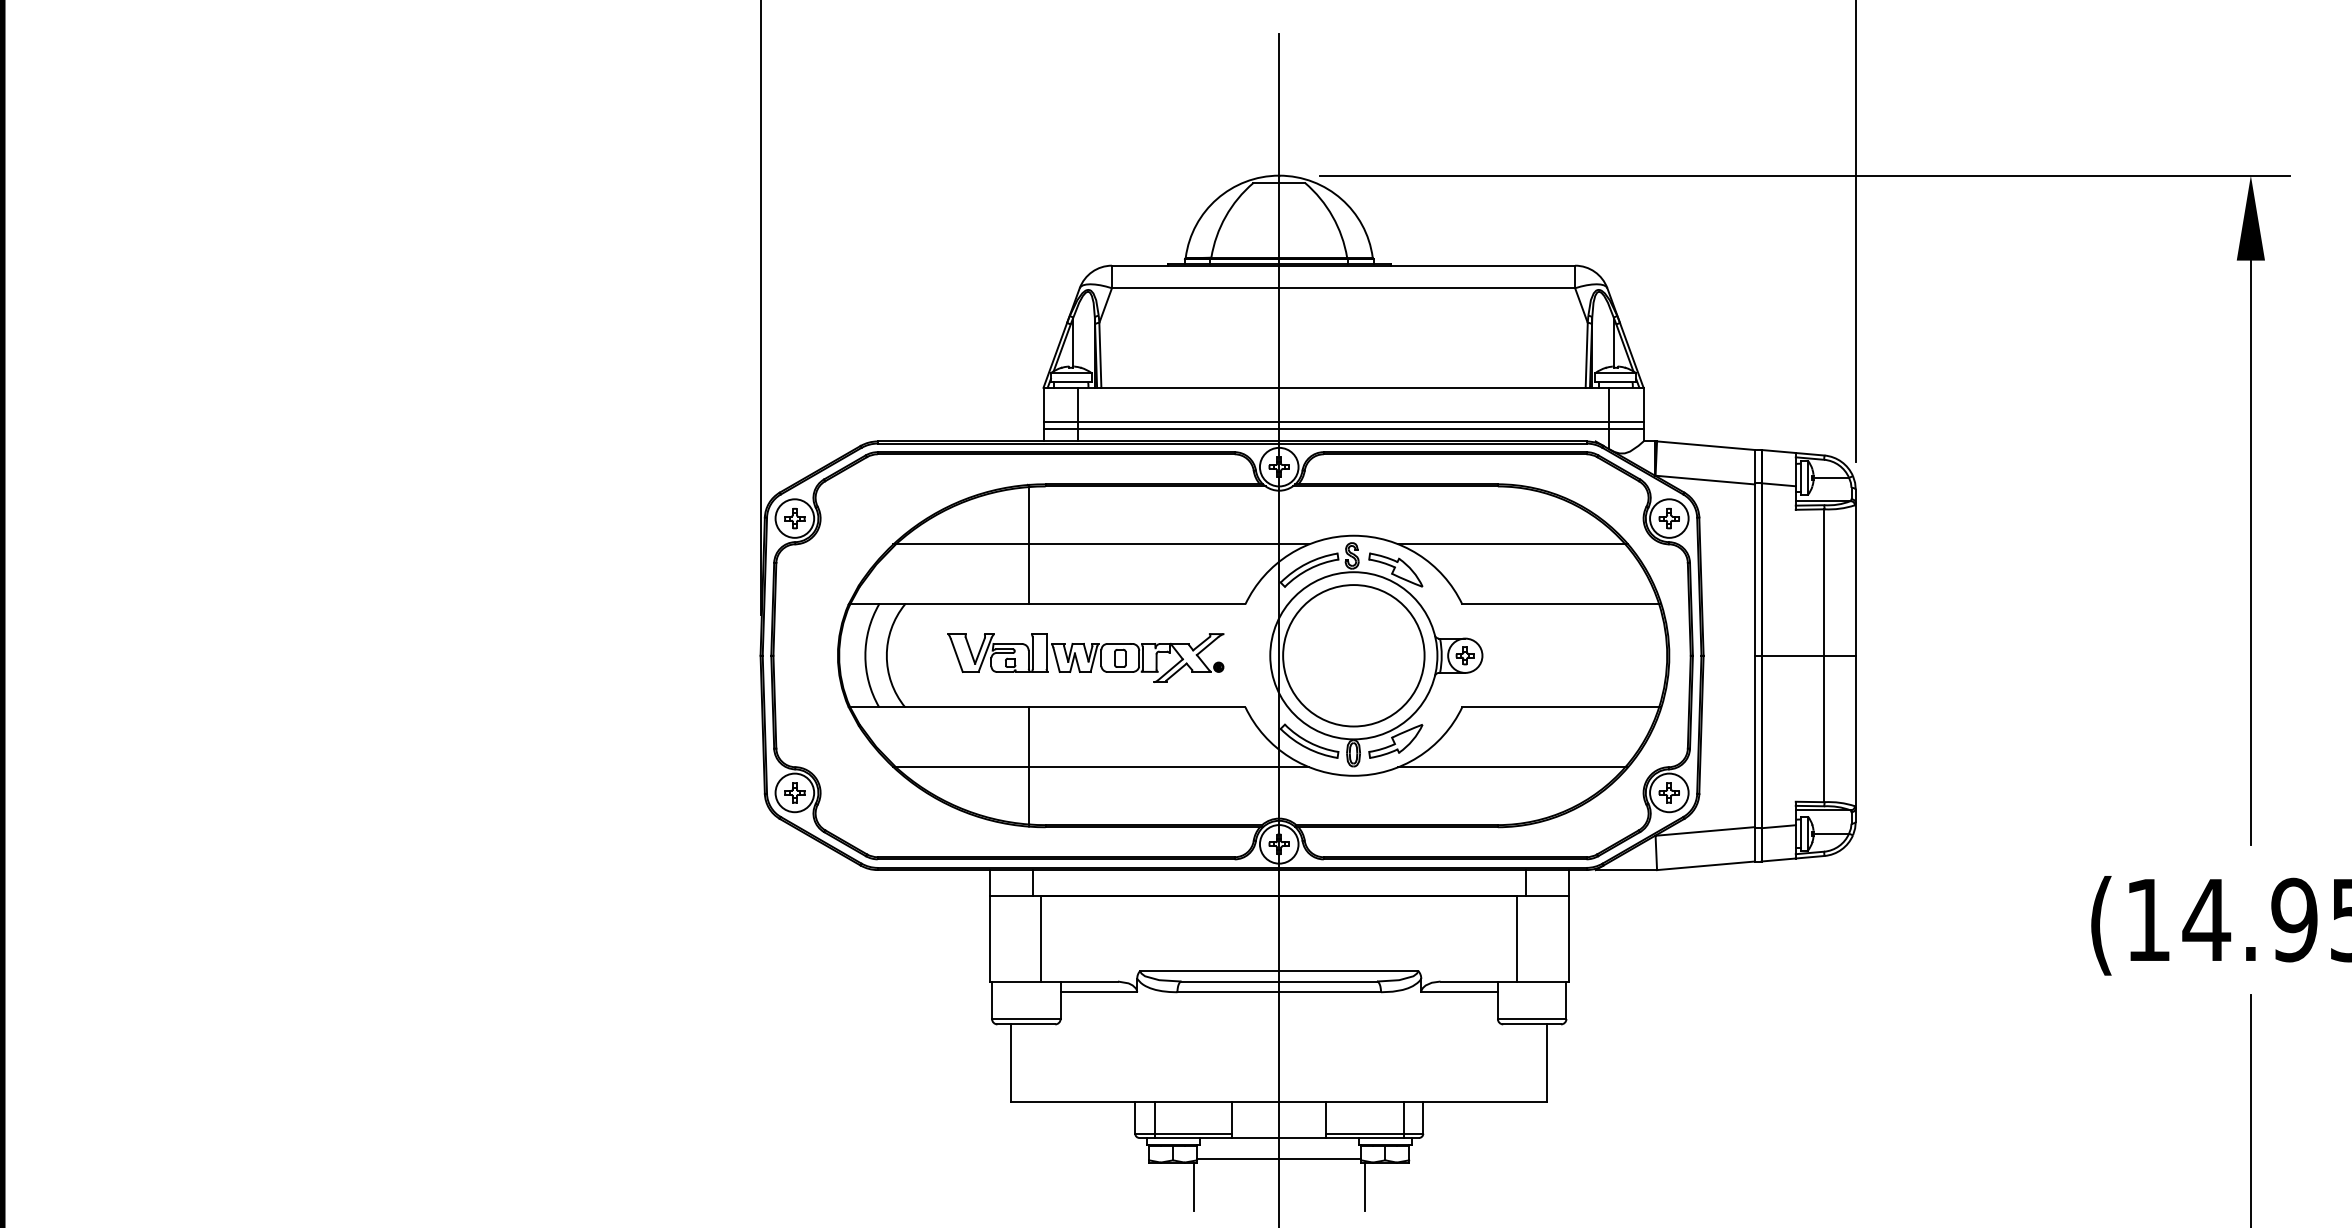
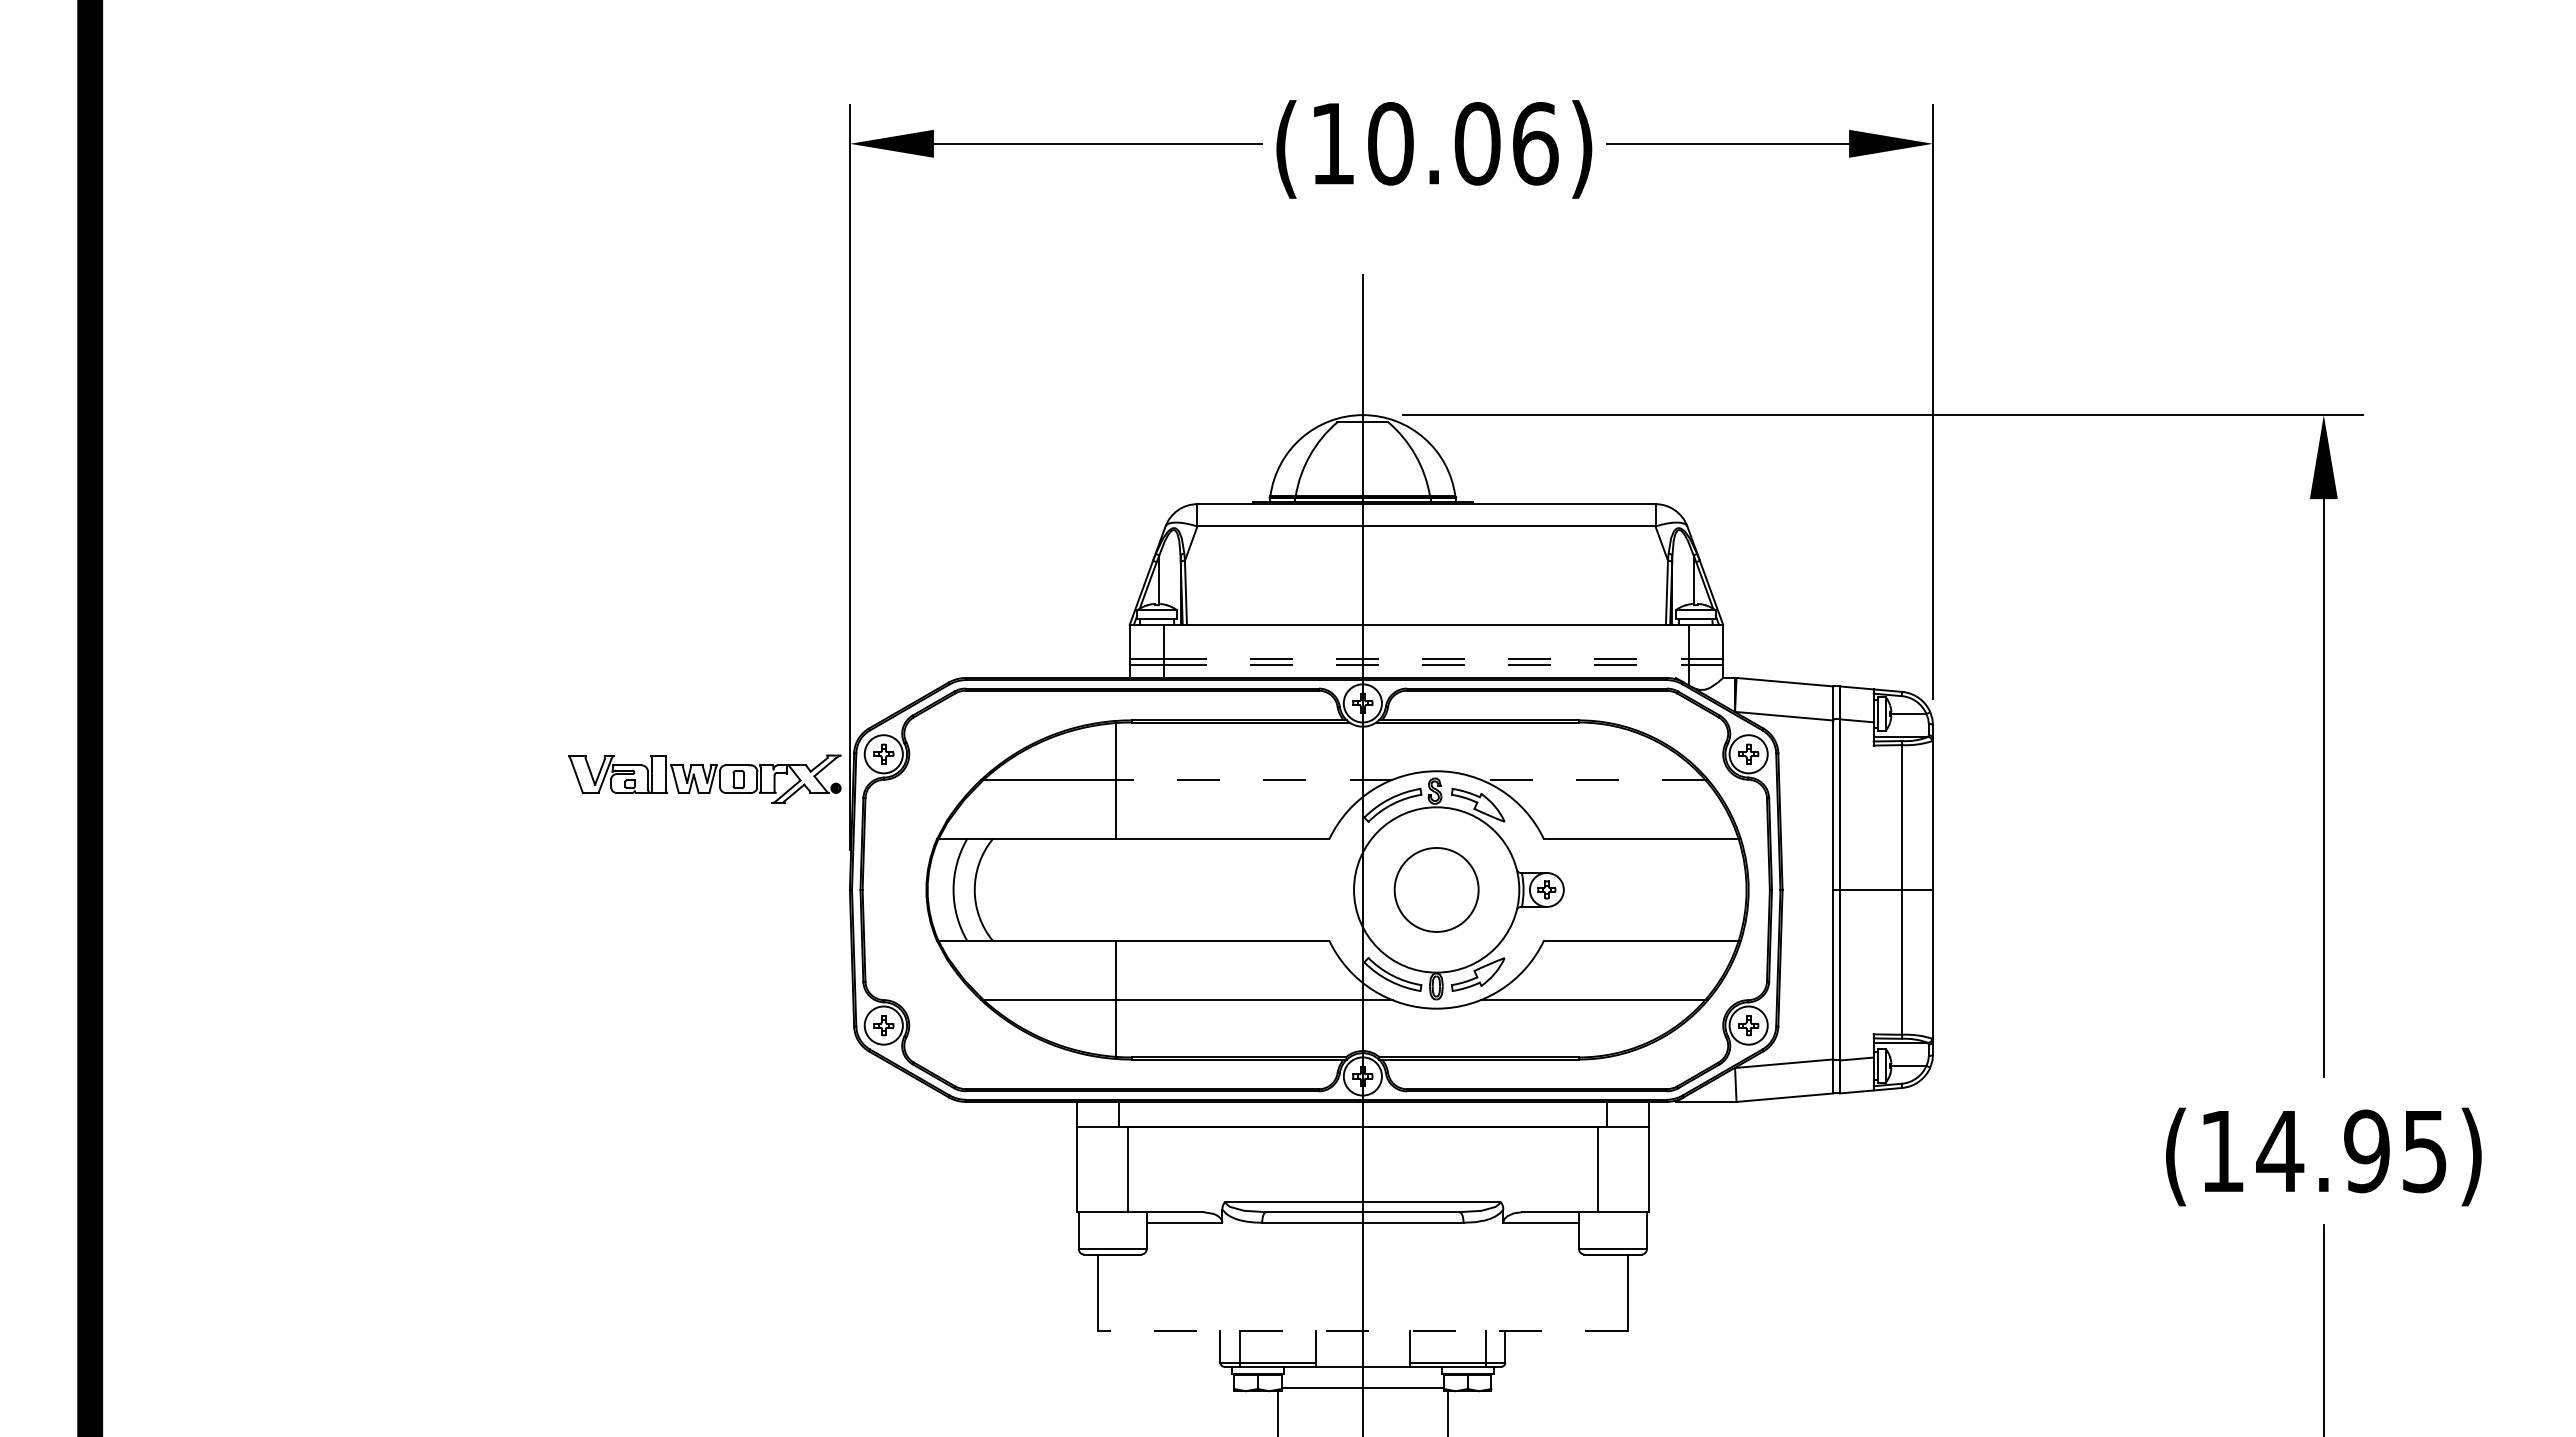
line: (1343, 421) -> (1426, 658), solid -> dashed
line: (1343, 428) -> (1426, 665), solid -> dashed
line: (1169, 544) -> (1254, 779), solid -> dashed
line: (1511, 544) -> (1592, 779), solid -> dashed
circle: (1353, 655) -> (1436, 889), size x0.6
part: (1085, 657) -> (704, 778), moved
line: (1278, 1101) -> (1362, 1330), solid -> dashed

